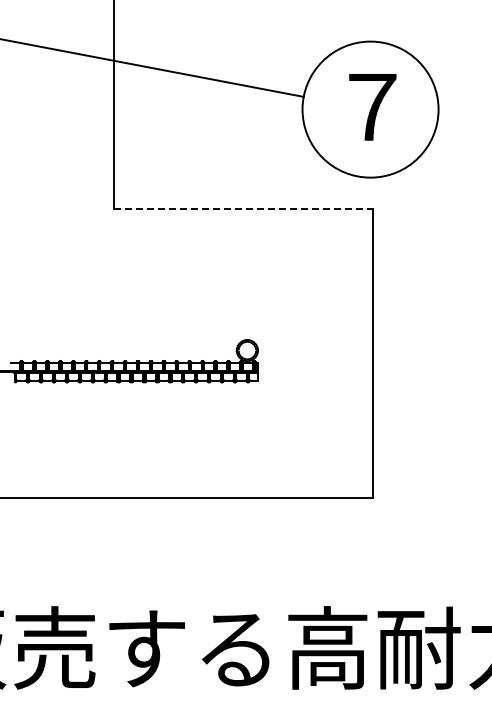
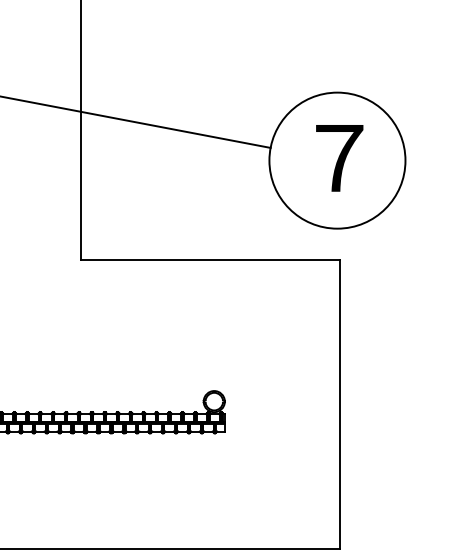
line: (243, 209) -> (210, 260), dashed -> solid

